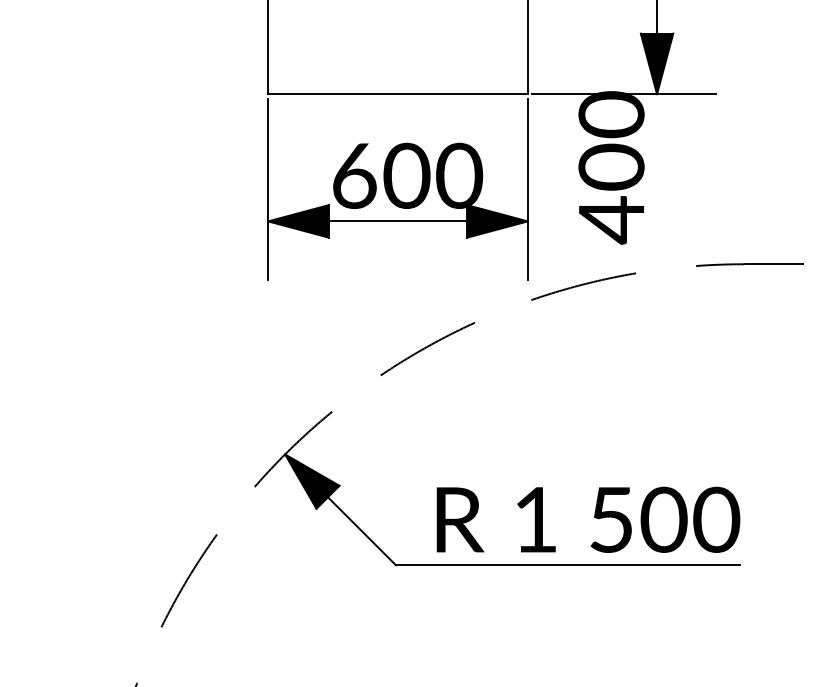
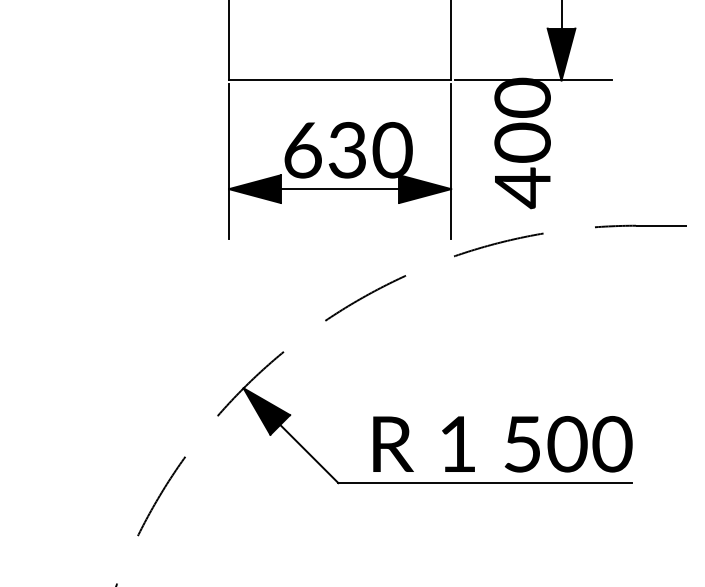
text: (406, 175) -> (347, 149), 600 -> 630

